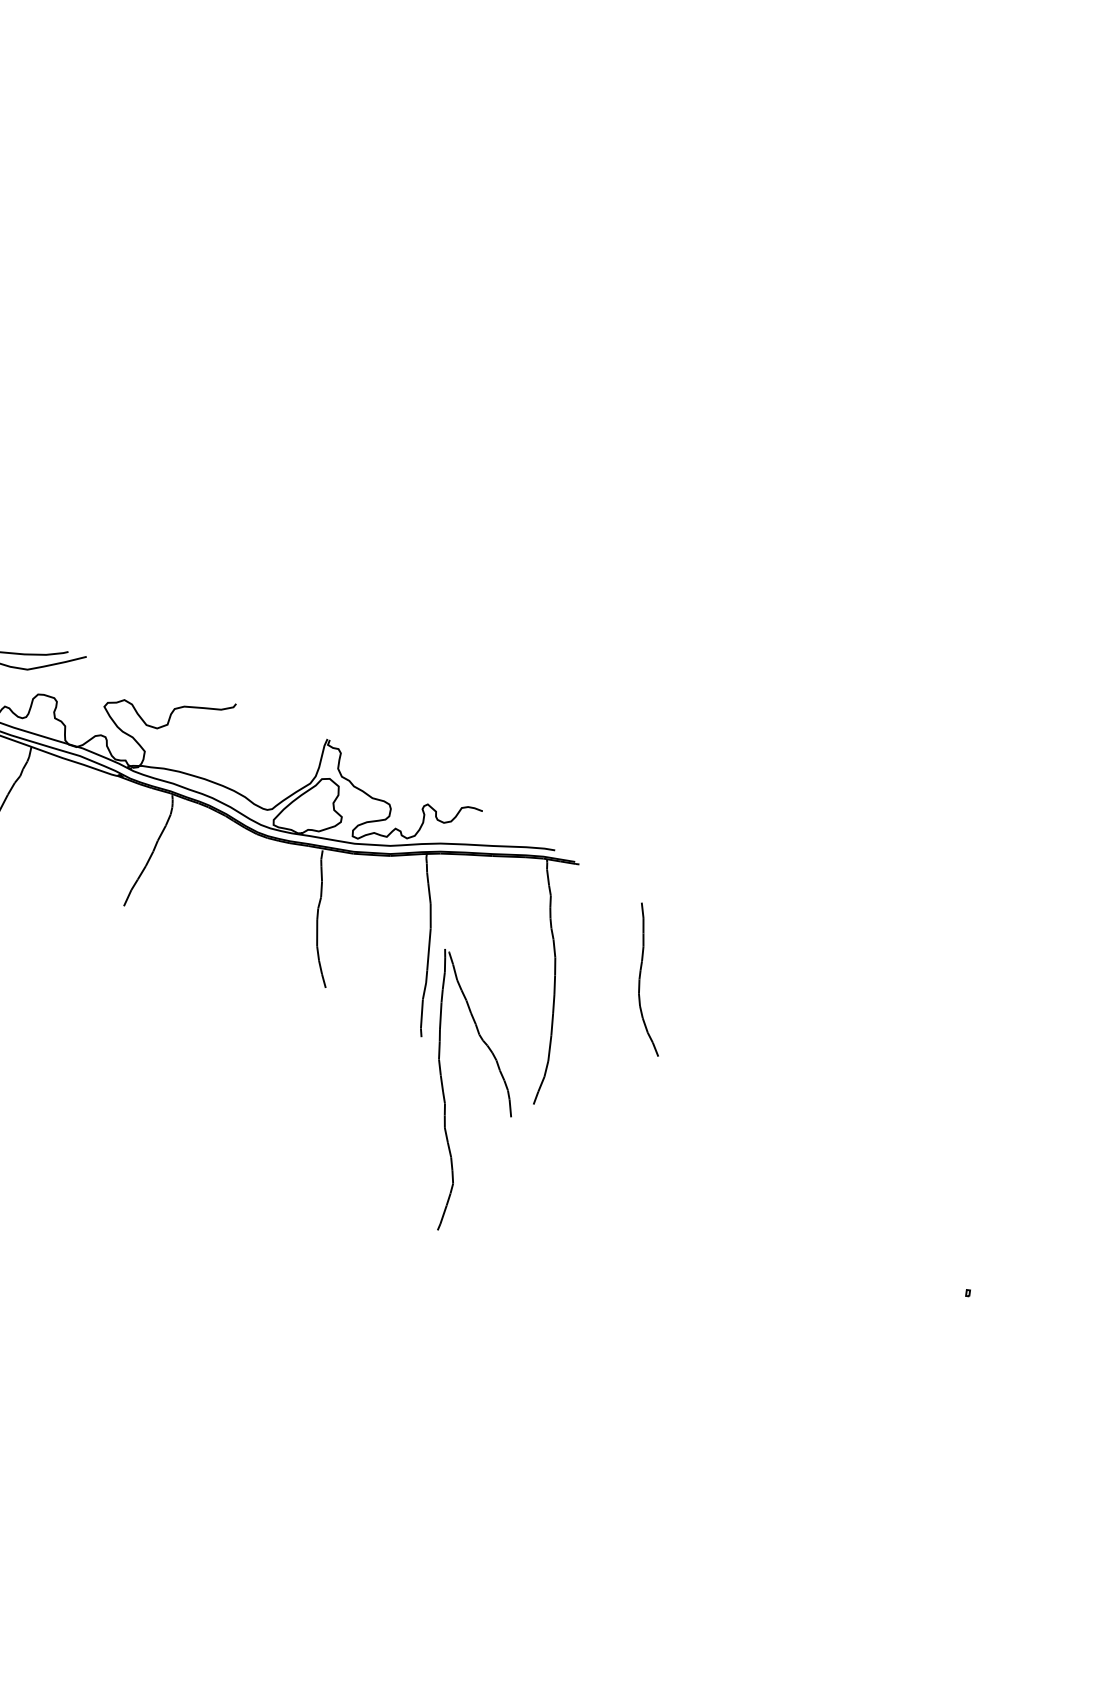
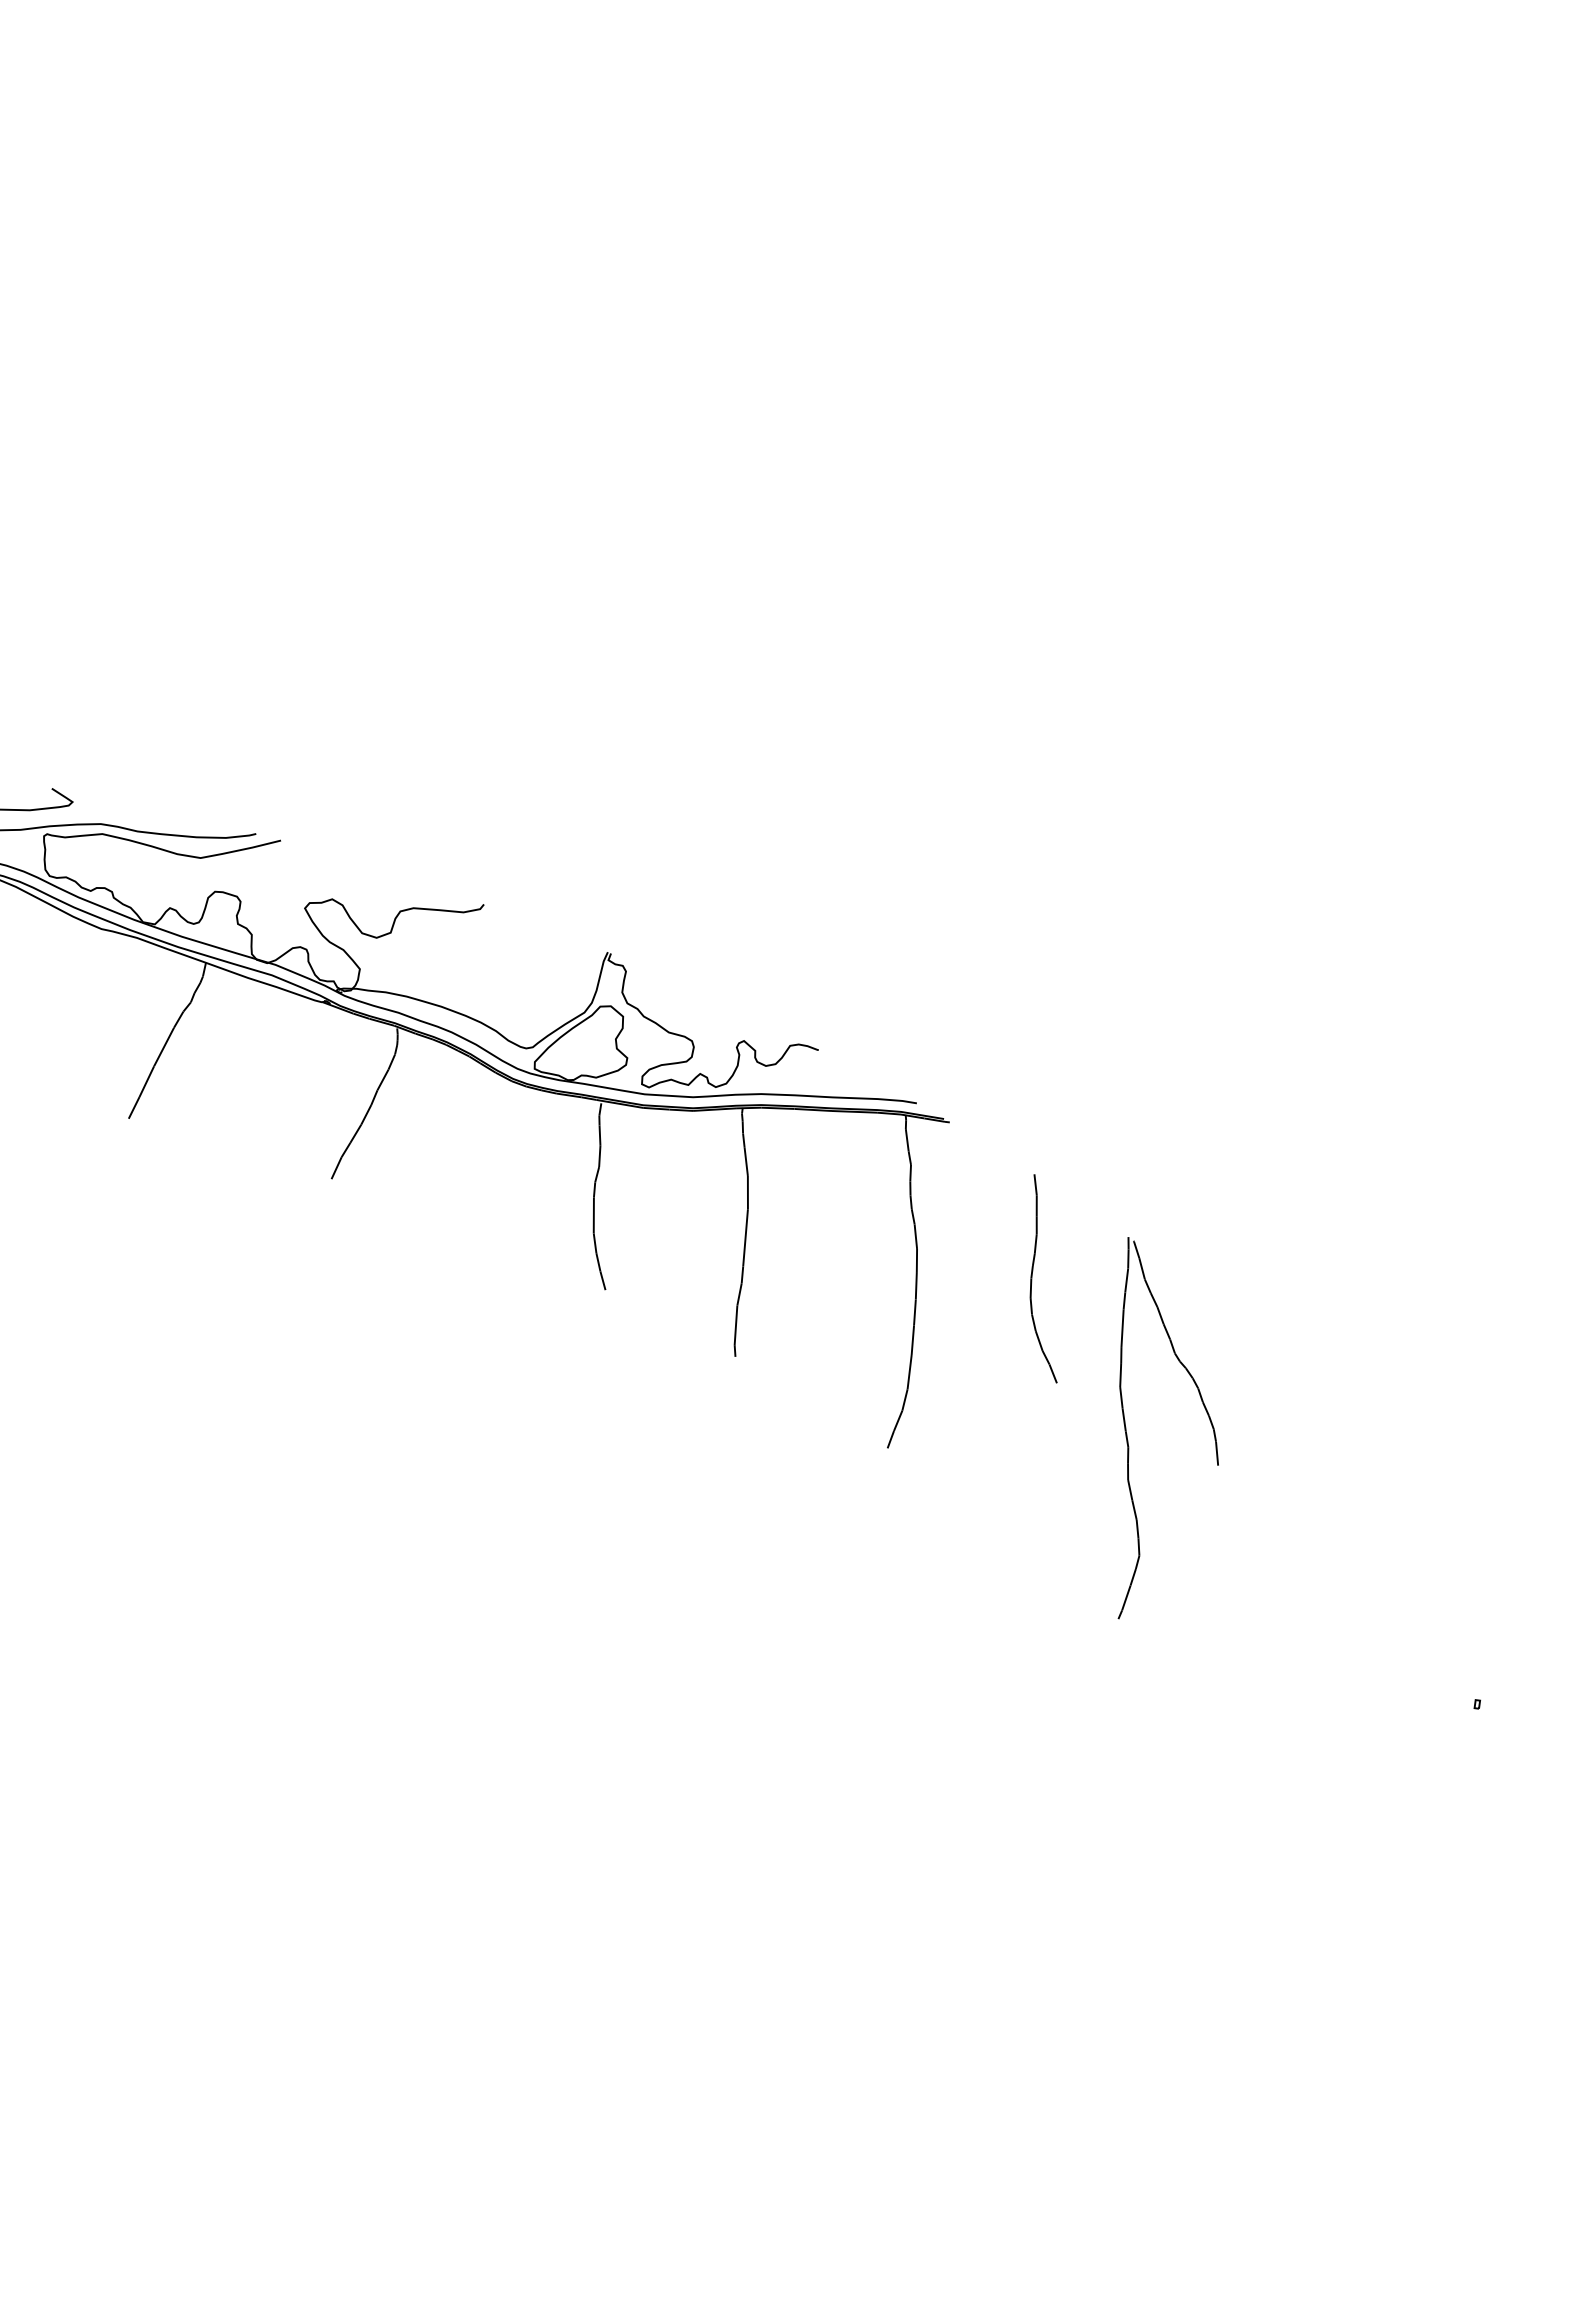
part: (444, 1094) -> (1127, 1434), moved

